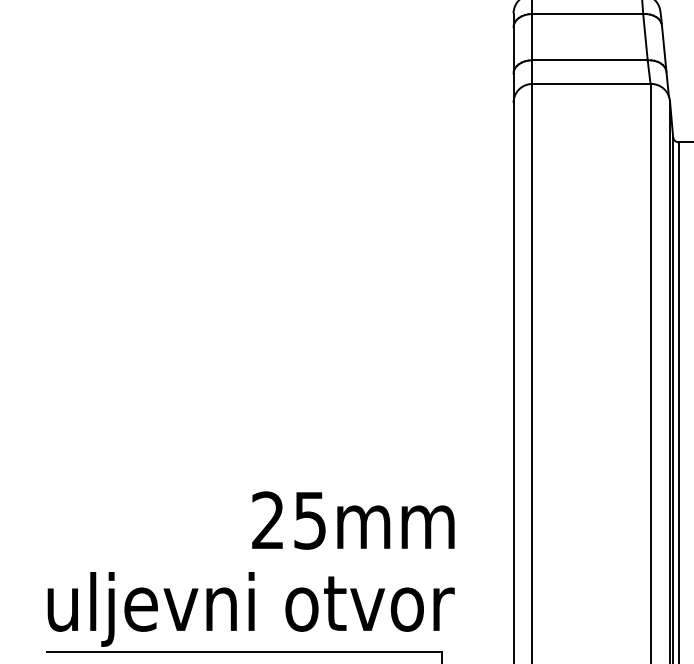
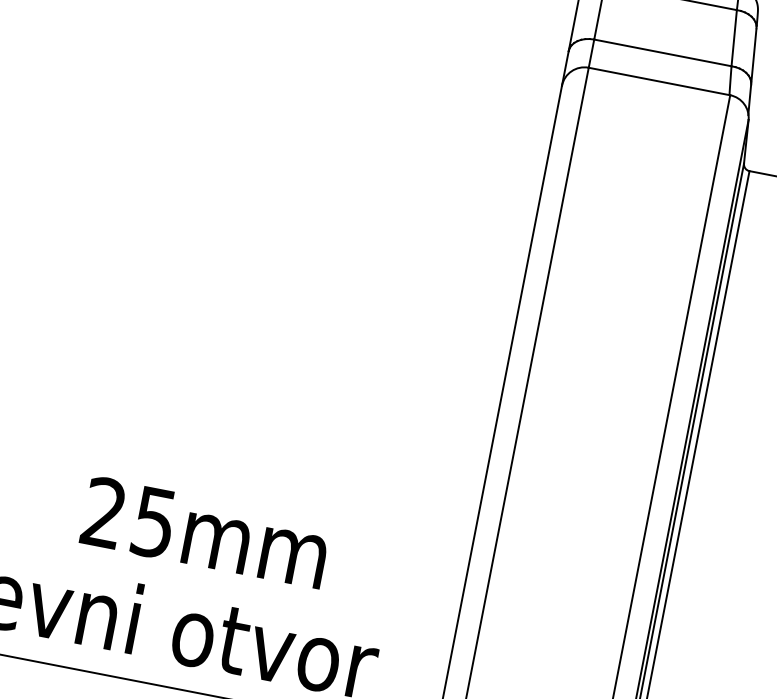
text: (353, 520) -> (205, 532), moved

